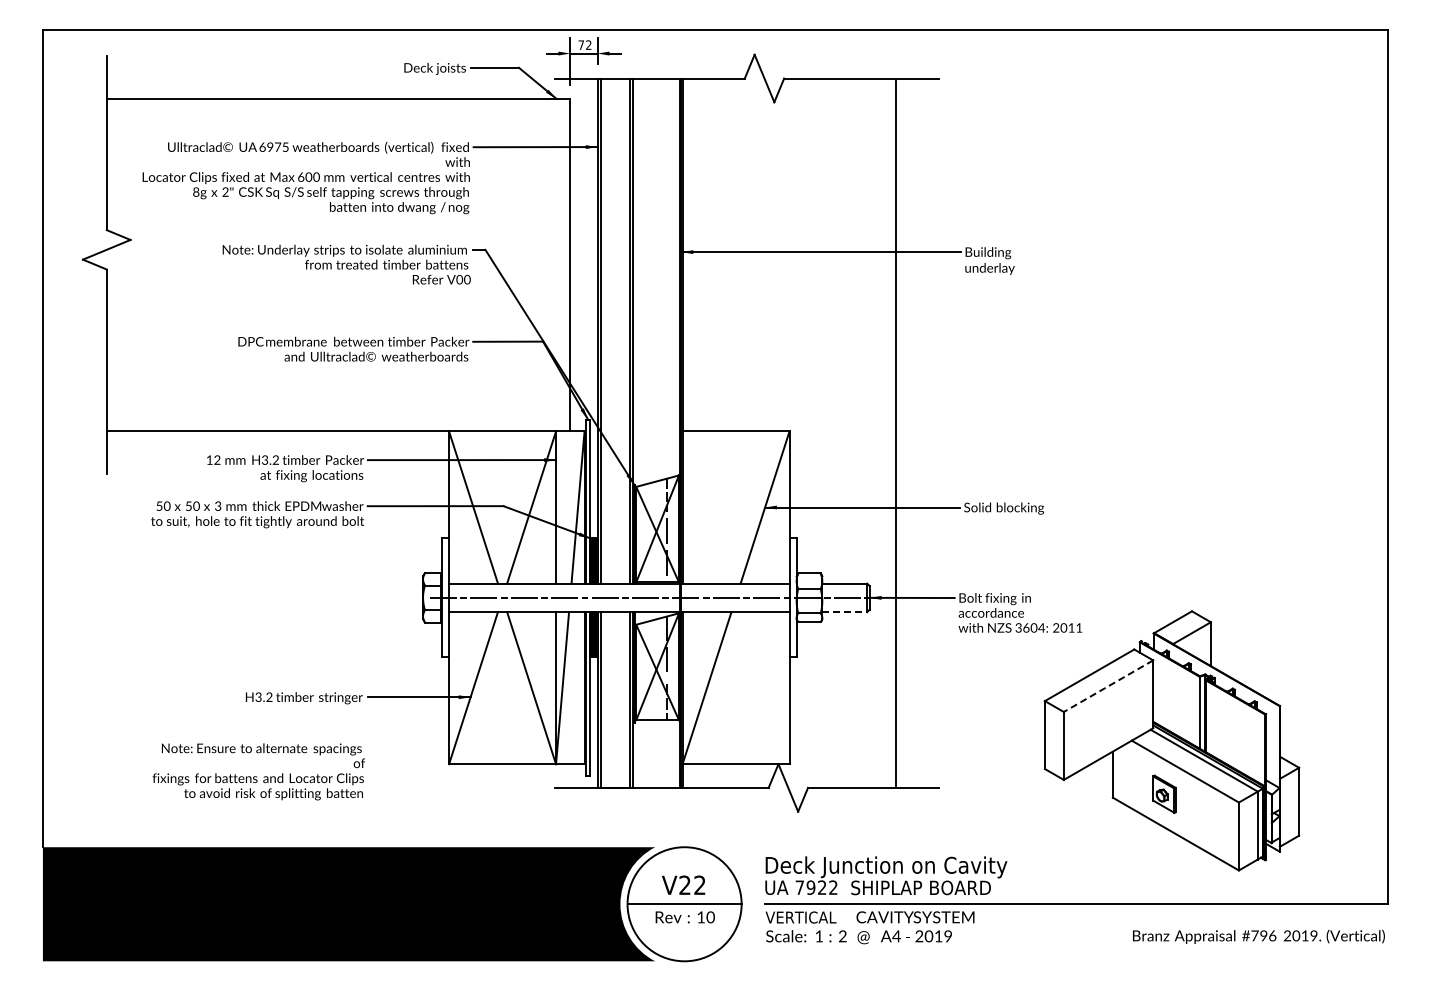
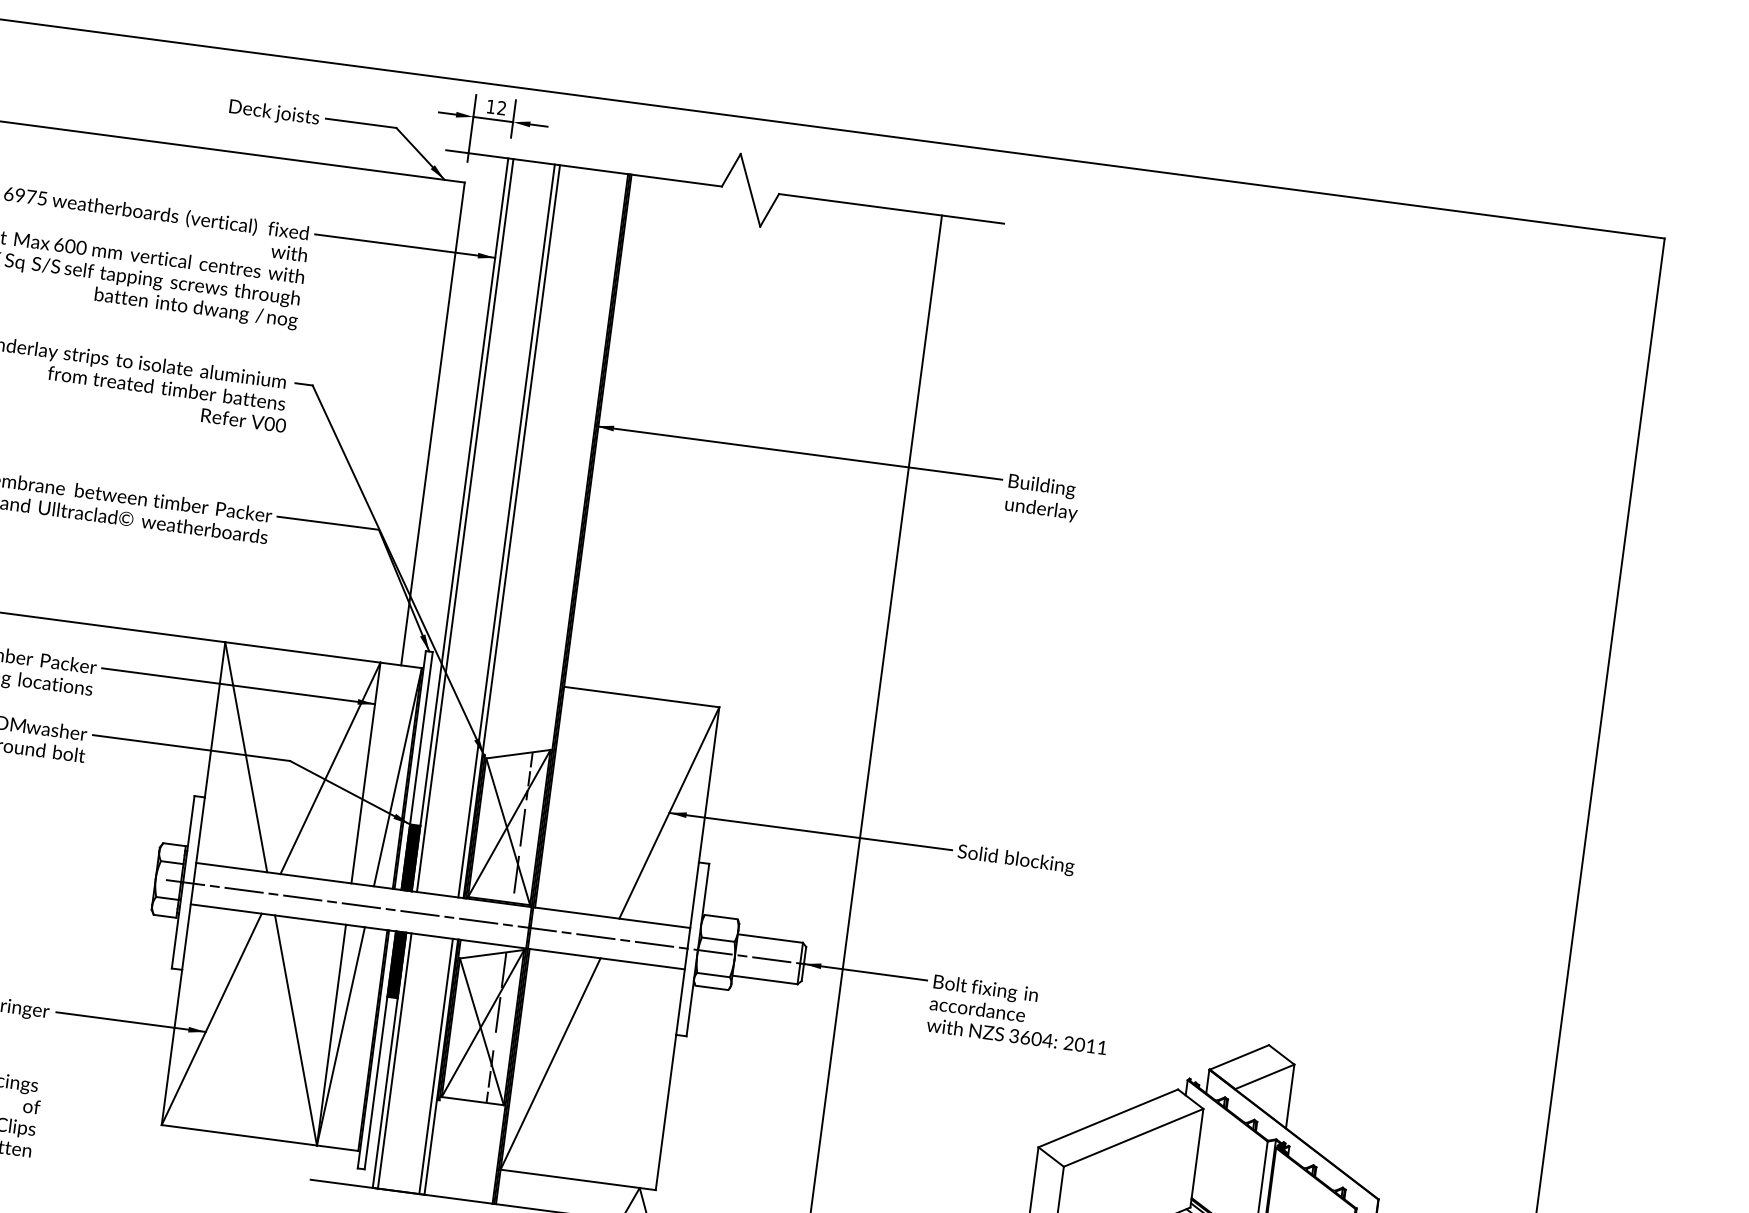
text: (580, 44) -> (489, 105), 72 -> 12
line: (845, 612) -> (765, 980), dashed -> solid
line: (1108, 686) -> (1133, 1138), dashed -> solid

